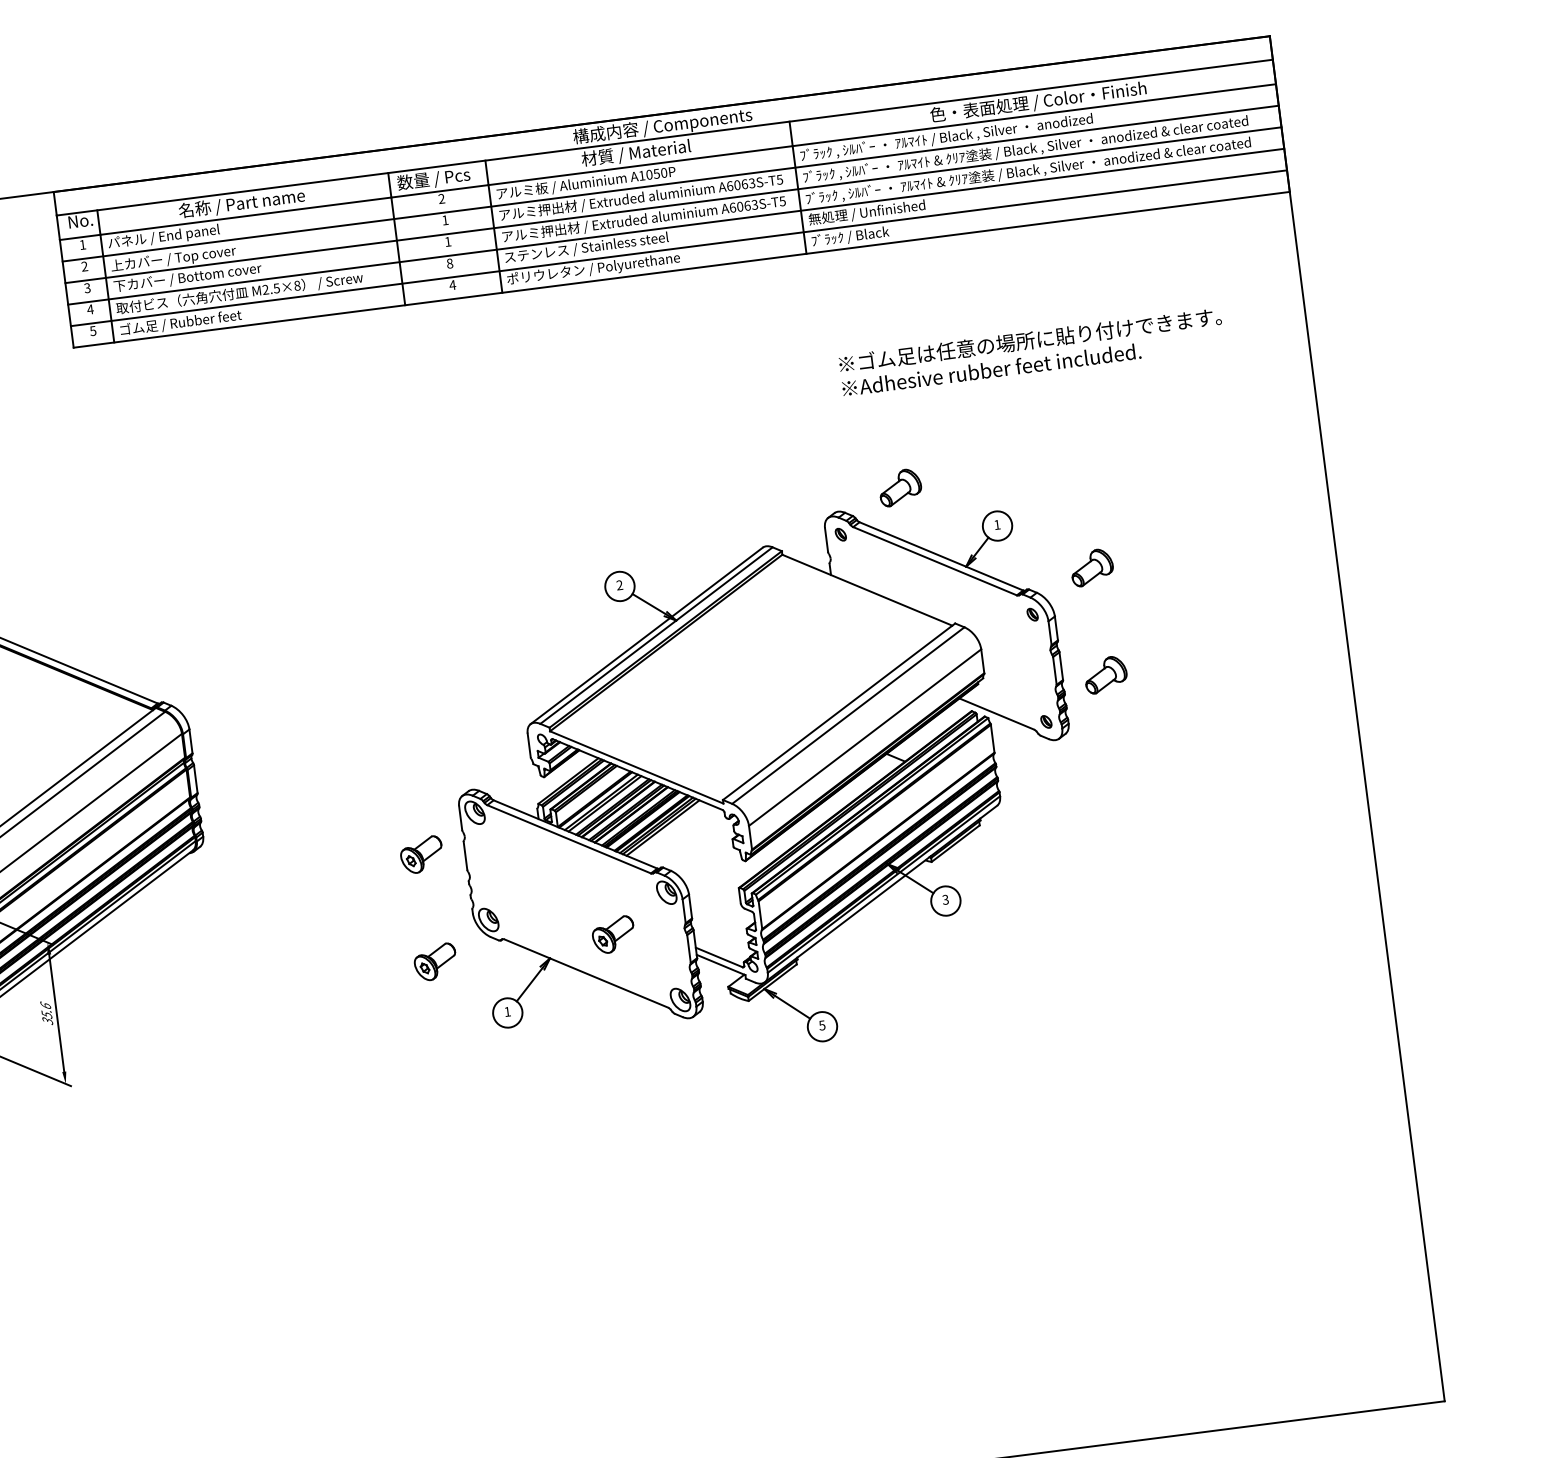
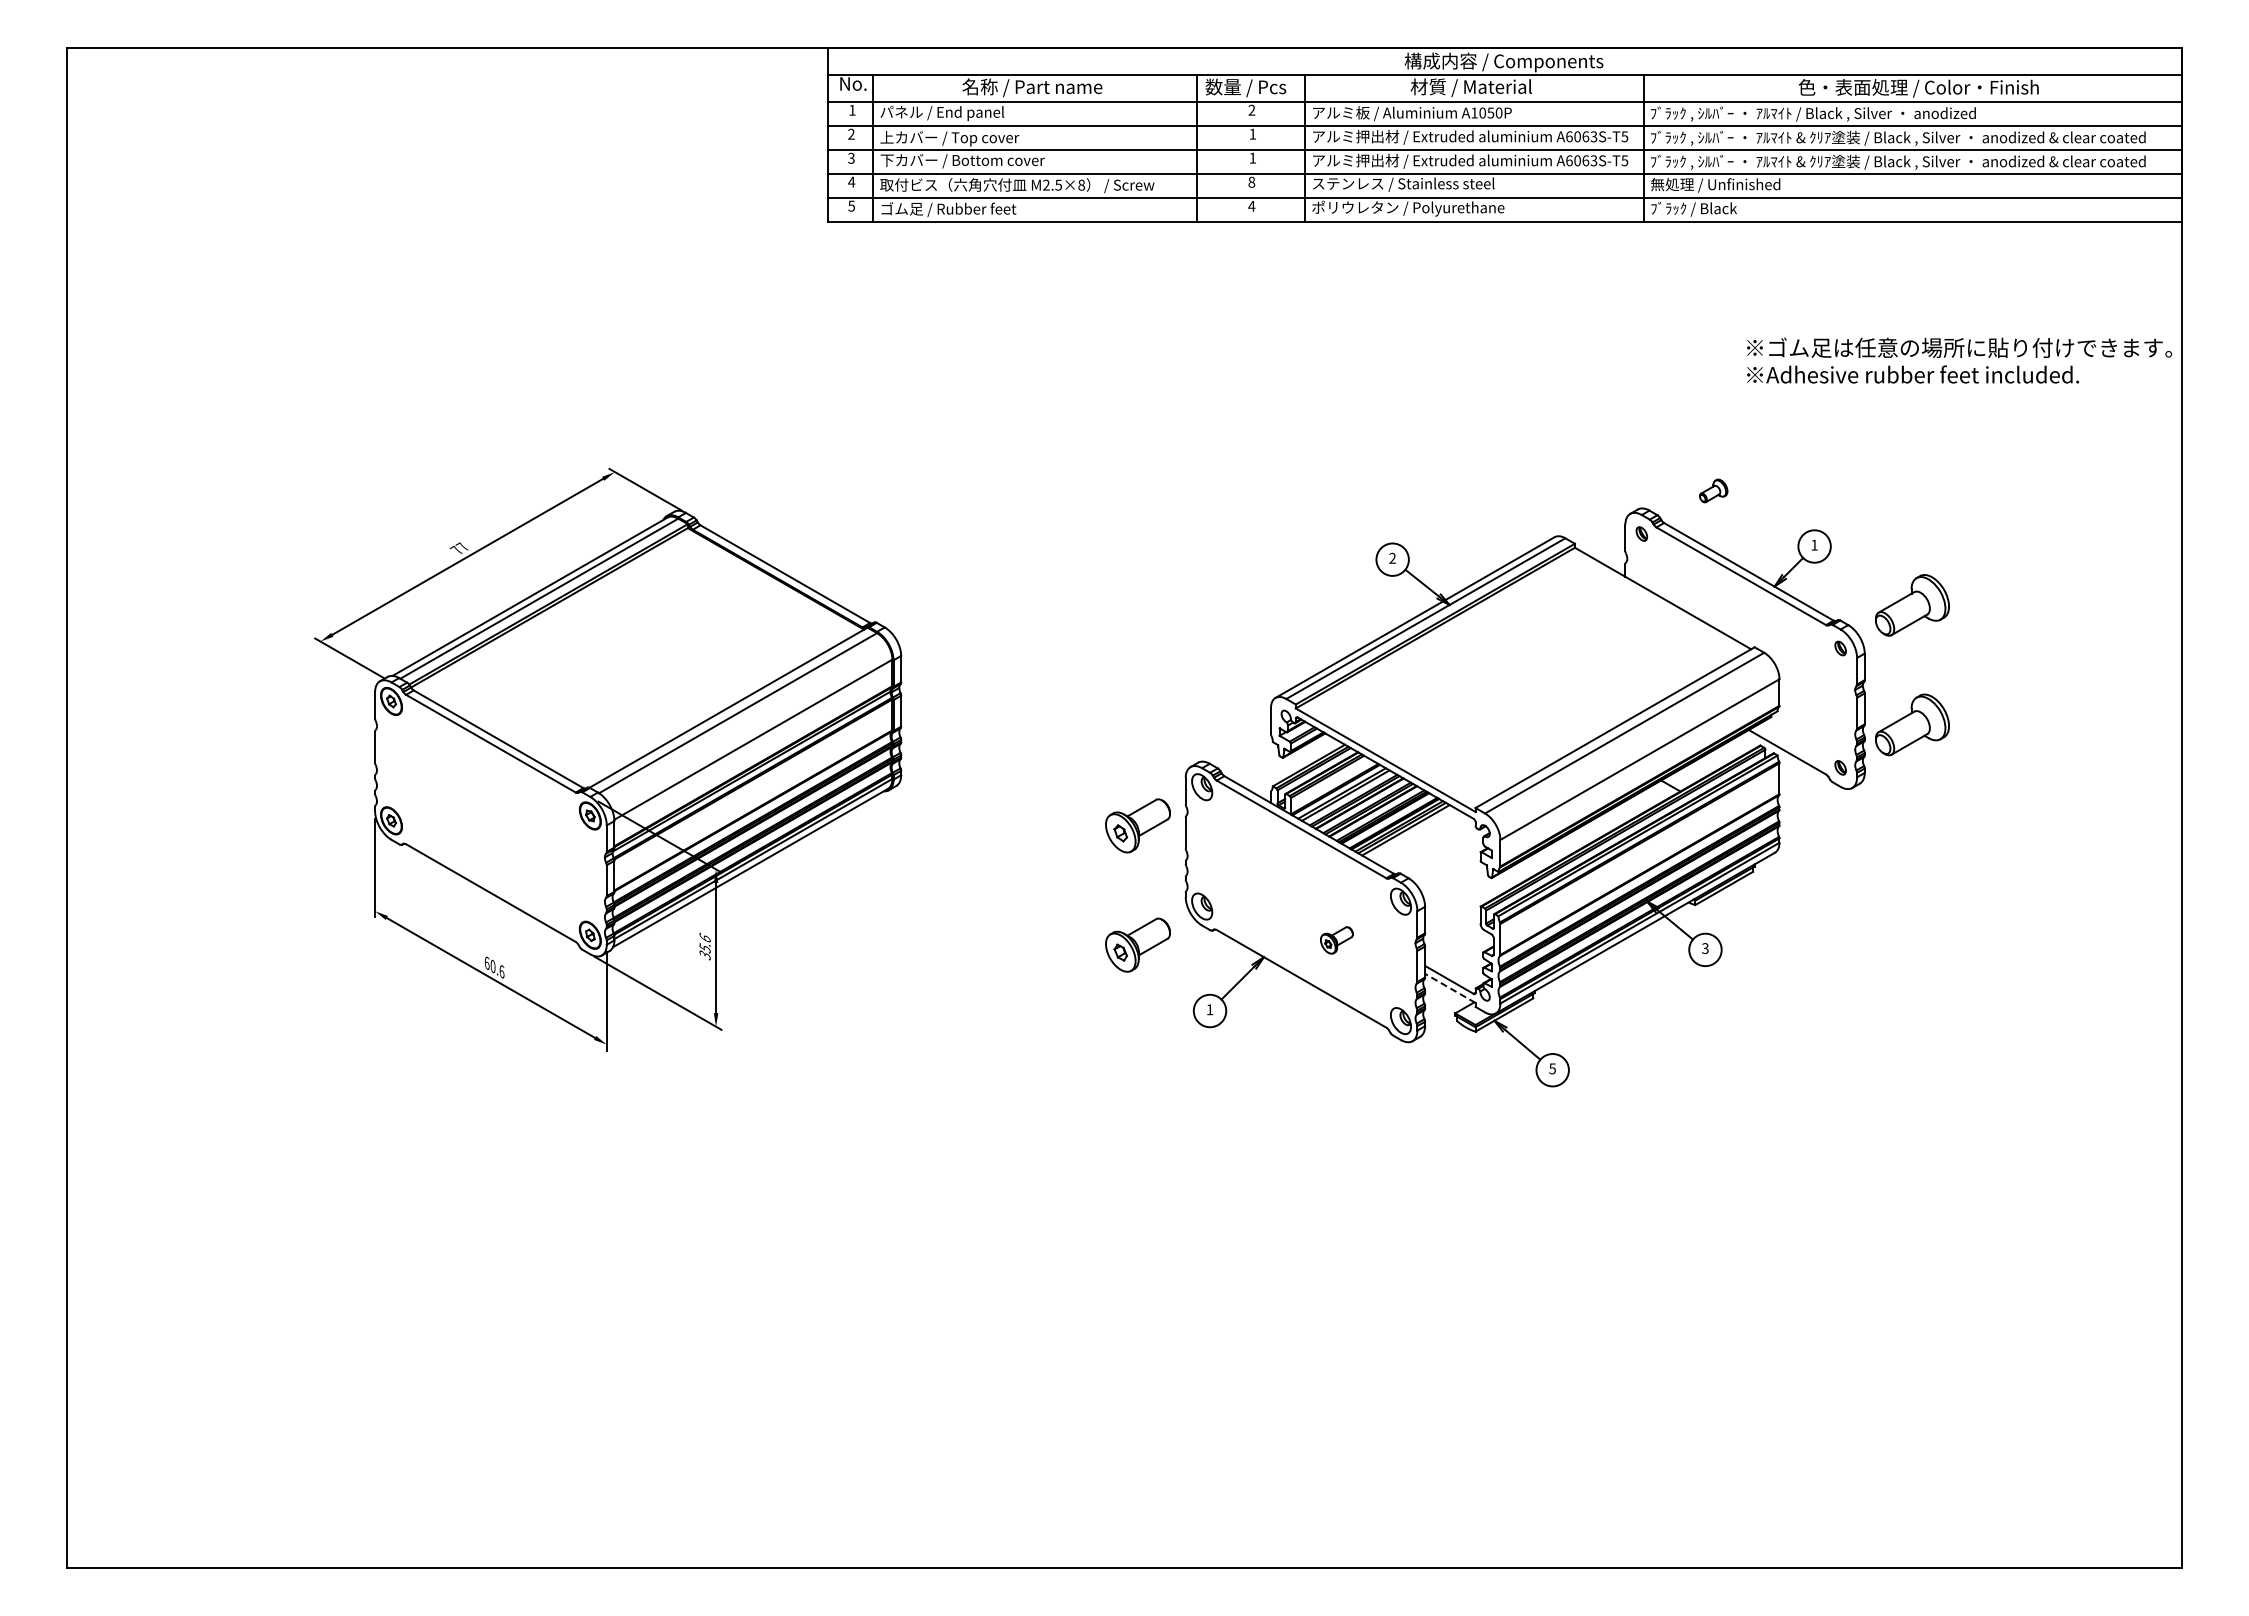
text: (1031, 351) -> (1959, 360), moved
part: (900, 487) -> (1713, 490), size x0.6
part: (1092, 567) -> (1912, 605), size x1.6
part: (1105, 674) -> (1912, 724), size x1.6
part: (421, 854) -> (1137, 825), size x1.4
part: (613, 935) -> (1336, 940), size x0.7
part: (435, 962) -> (1137, 945), size x1.4
line: (720, 965) -> (1449, 988), solid -> dashed

